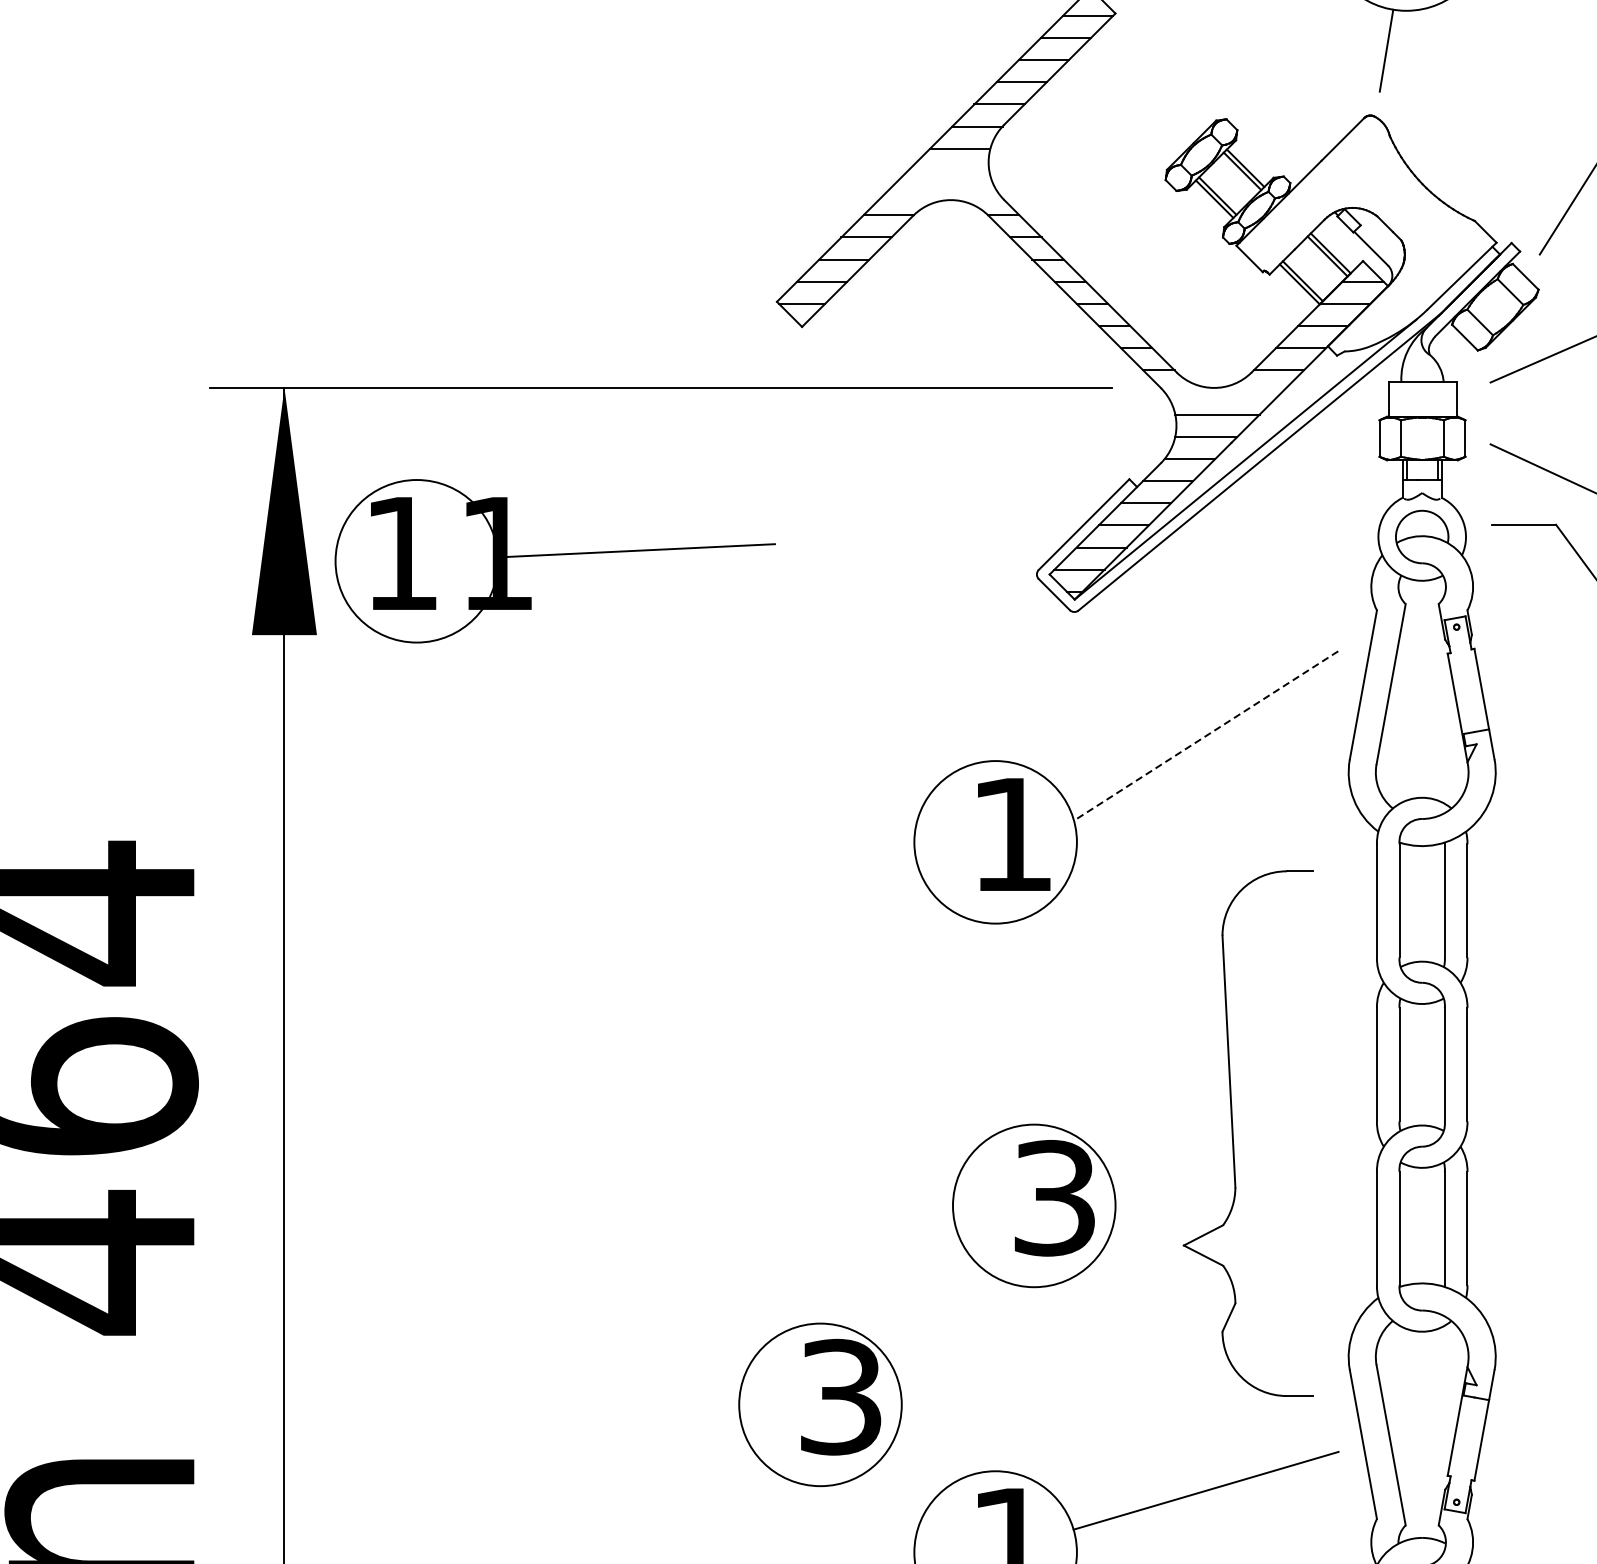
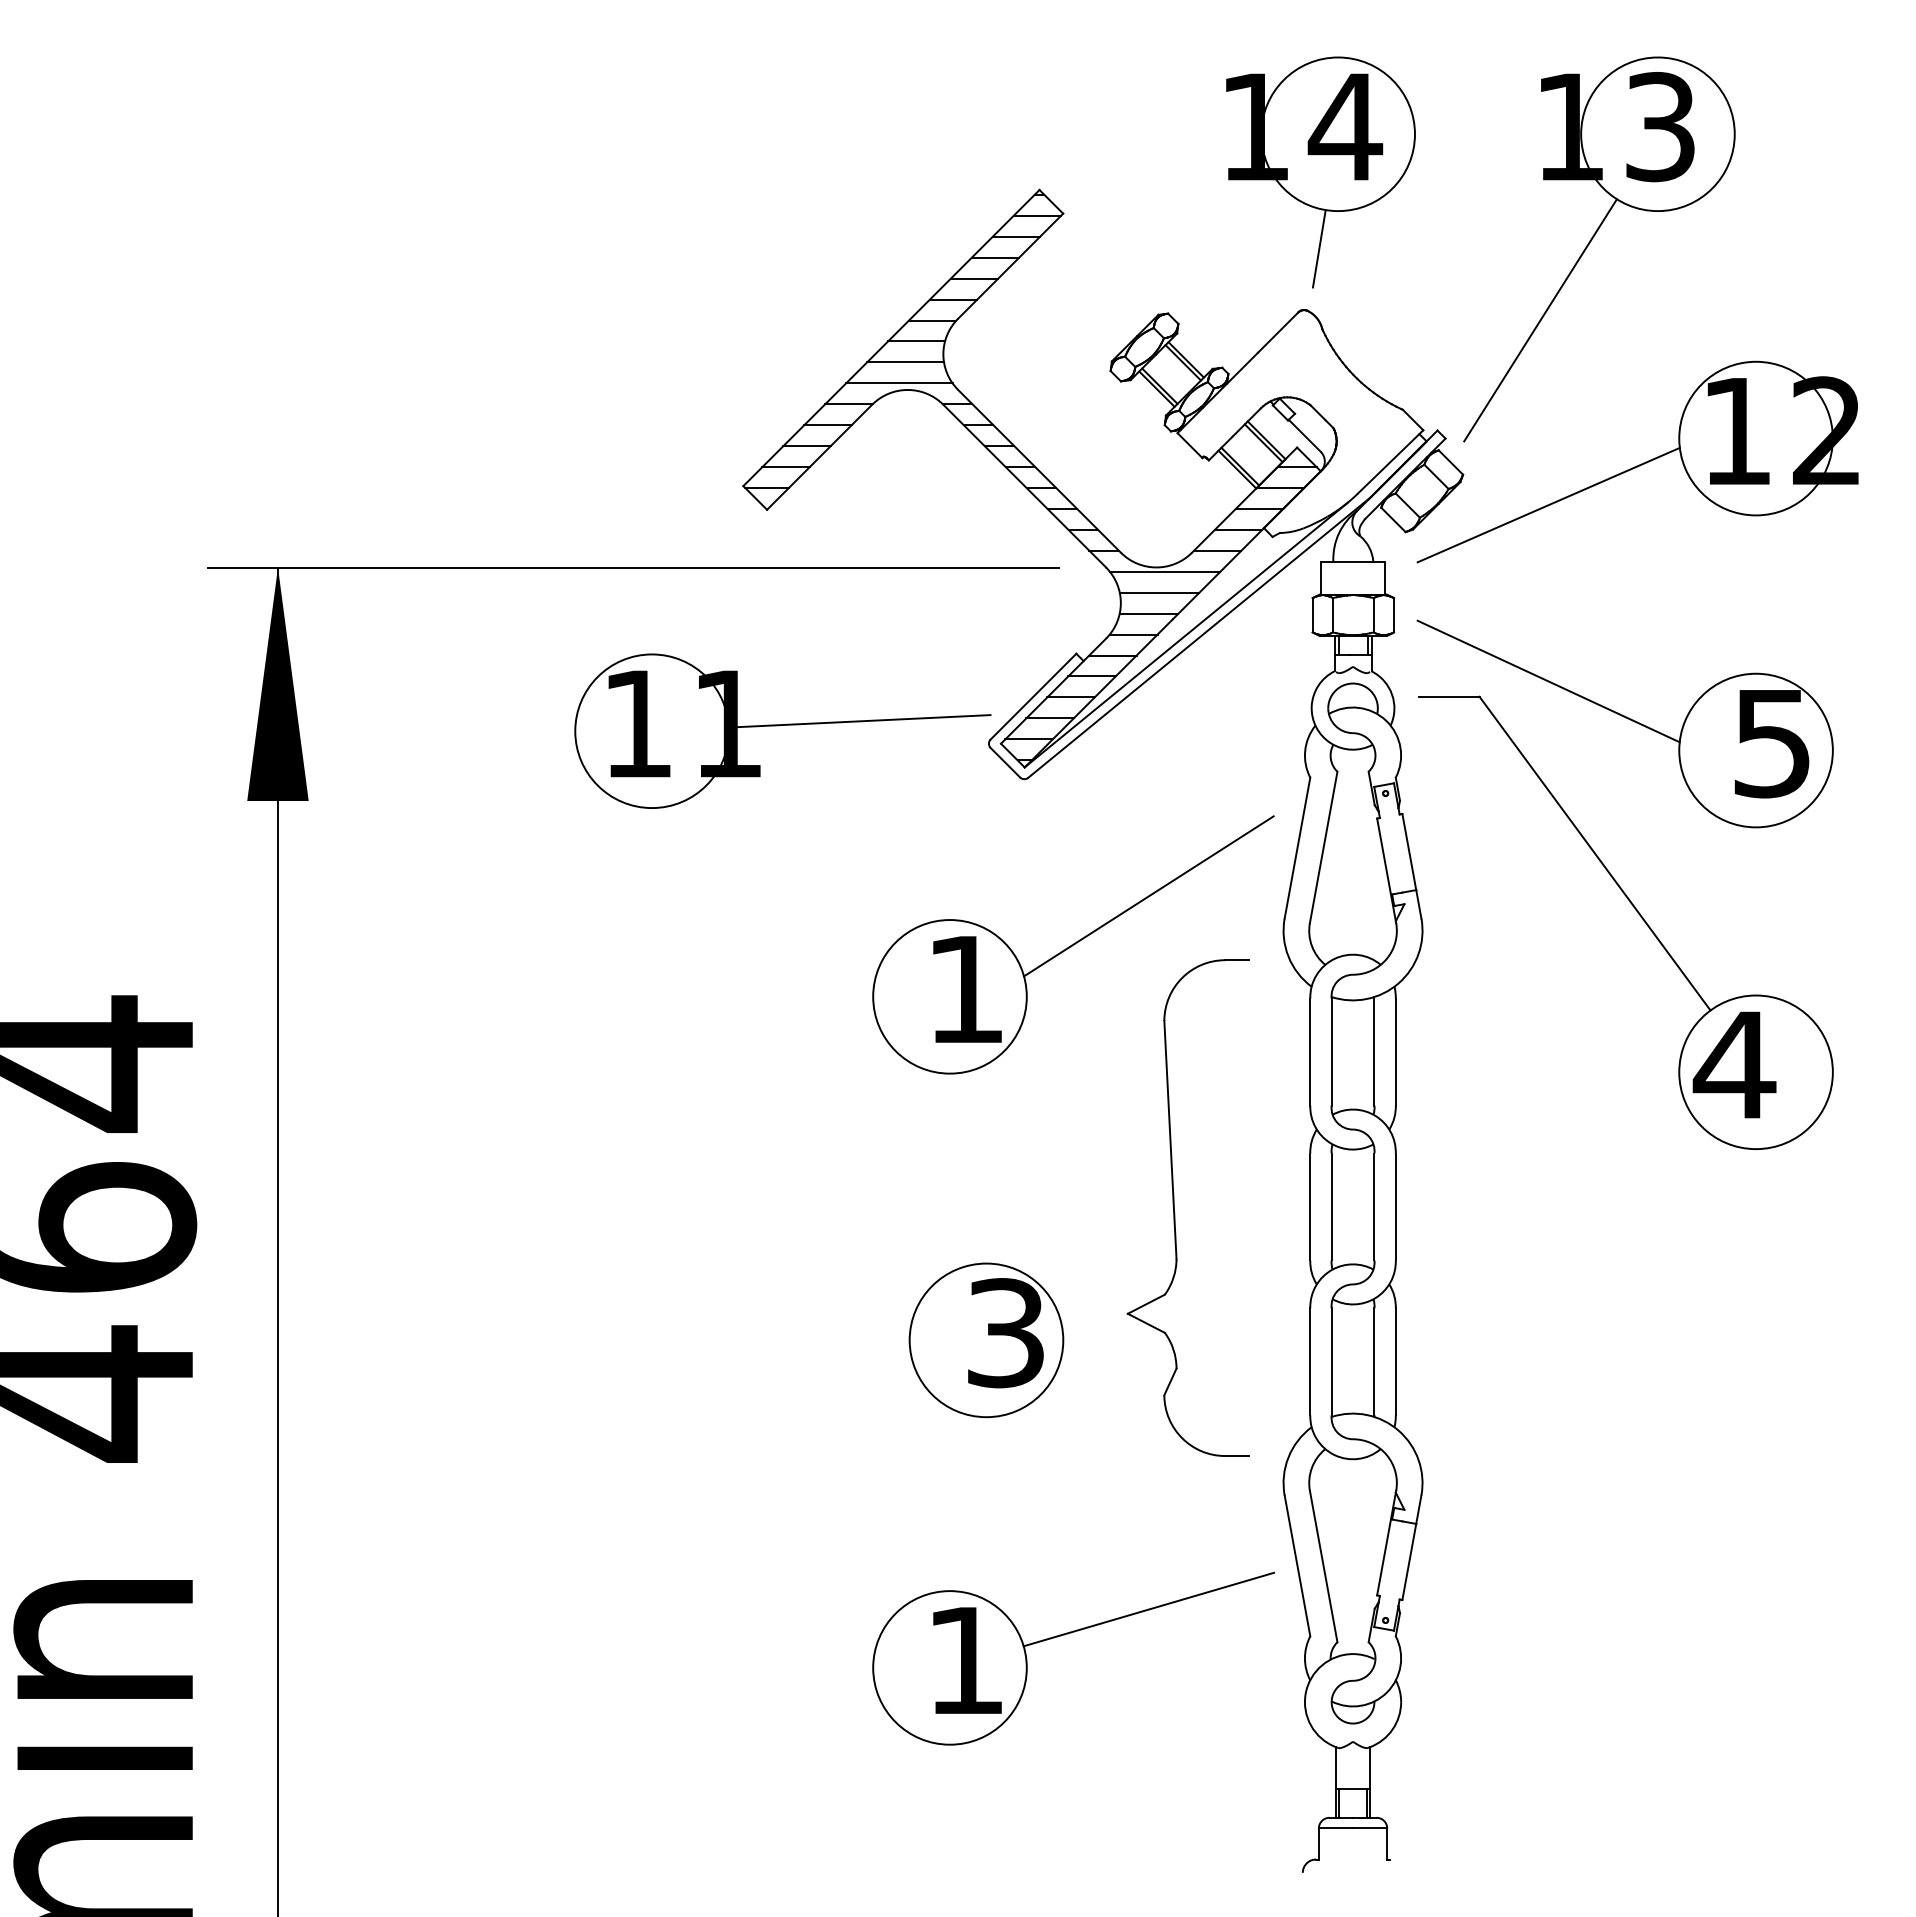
line: (948, 171) -> (905, 362), added
line: (942, 193) -> (899, 383), added
line: (1222, 392) -> (1164, 571), added
part: (554, 560) -> (782, 730), moved
line: (1205, 736) -> (1148, 896), dashed -> solid
part: (1233, 1133) -> (1174, 1207), moved
part: (820, 1405) -> (784, 1528), removed

